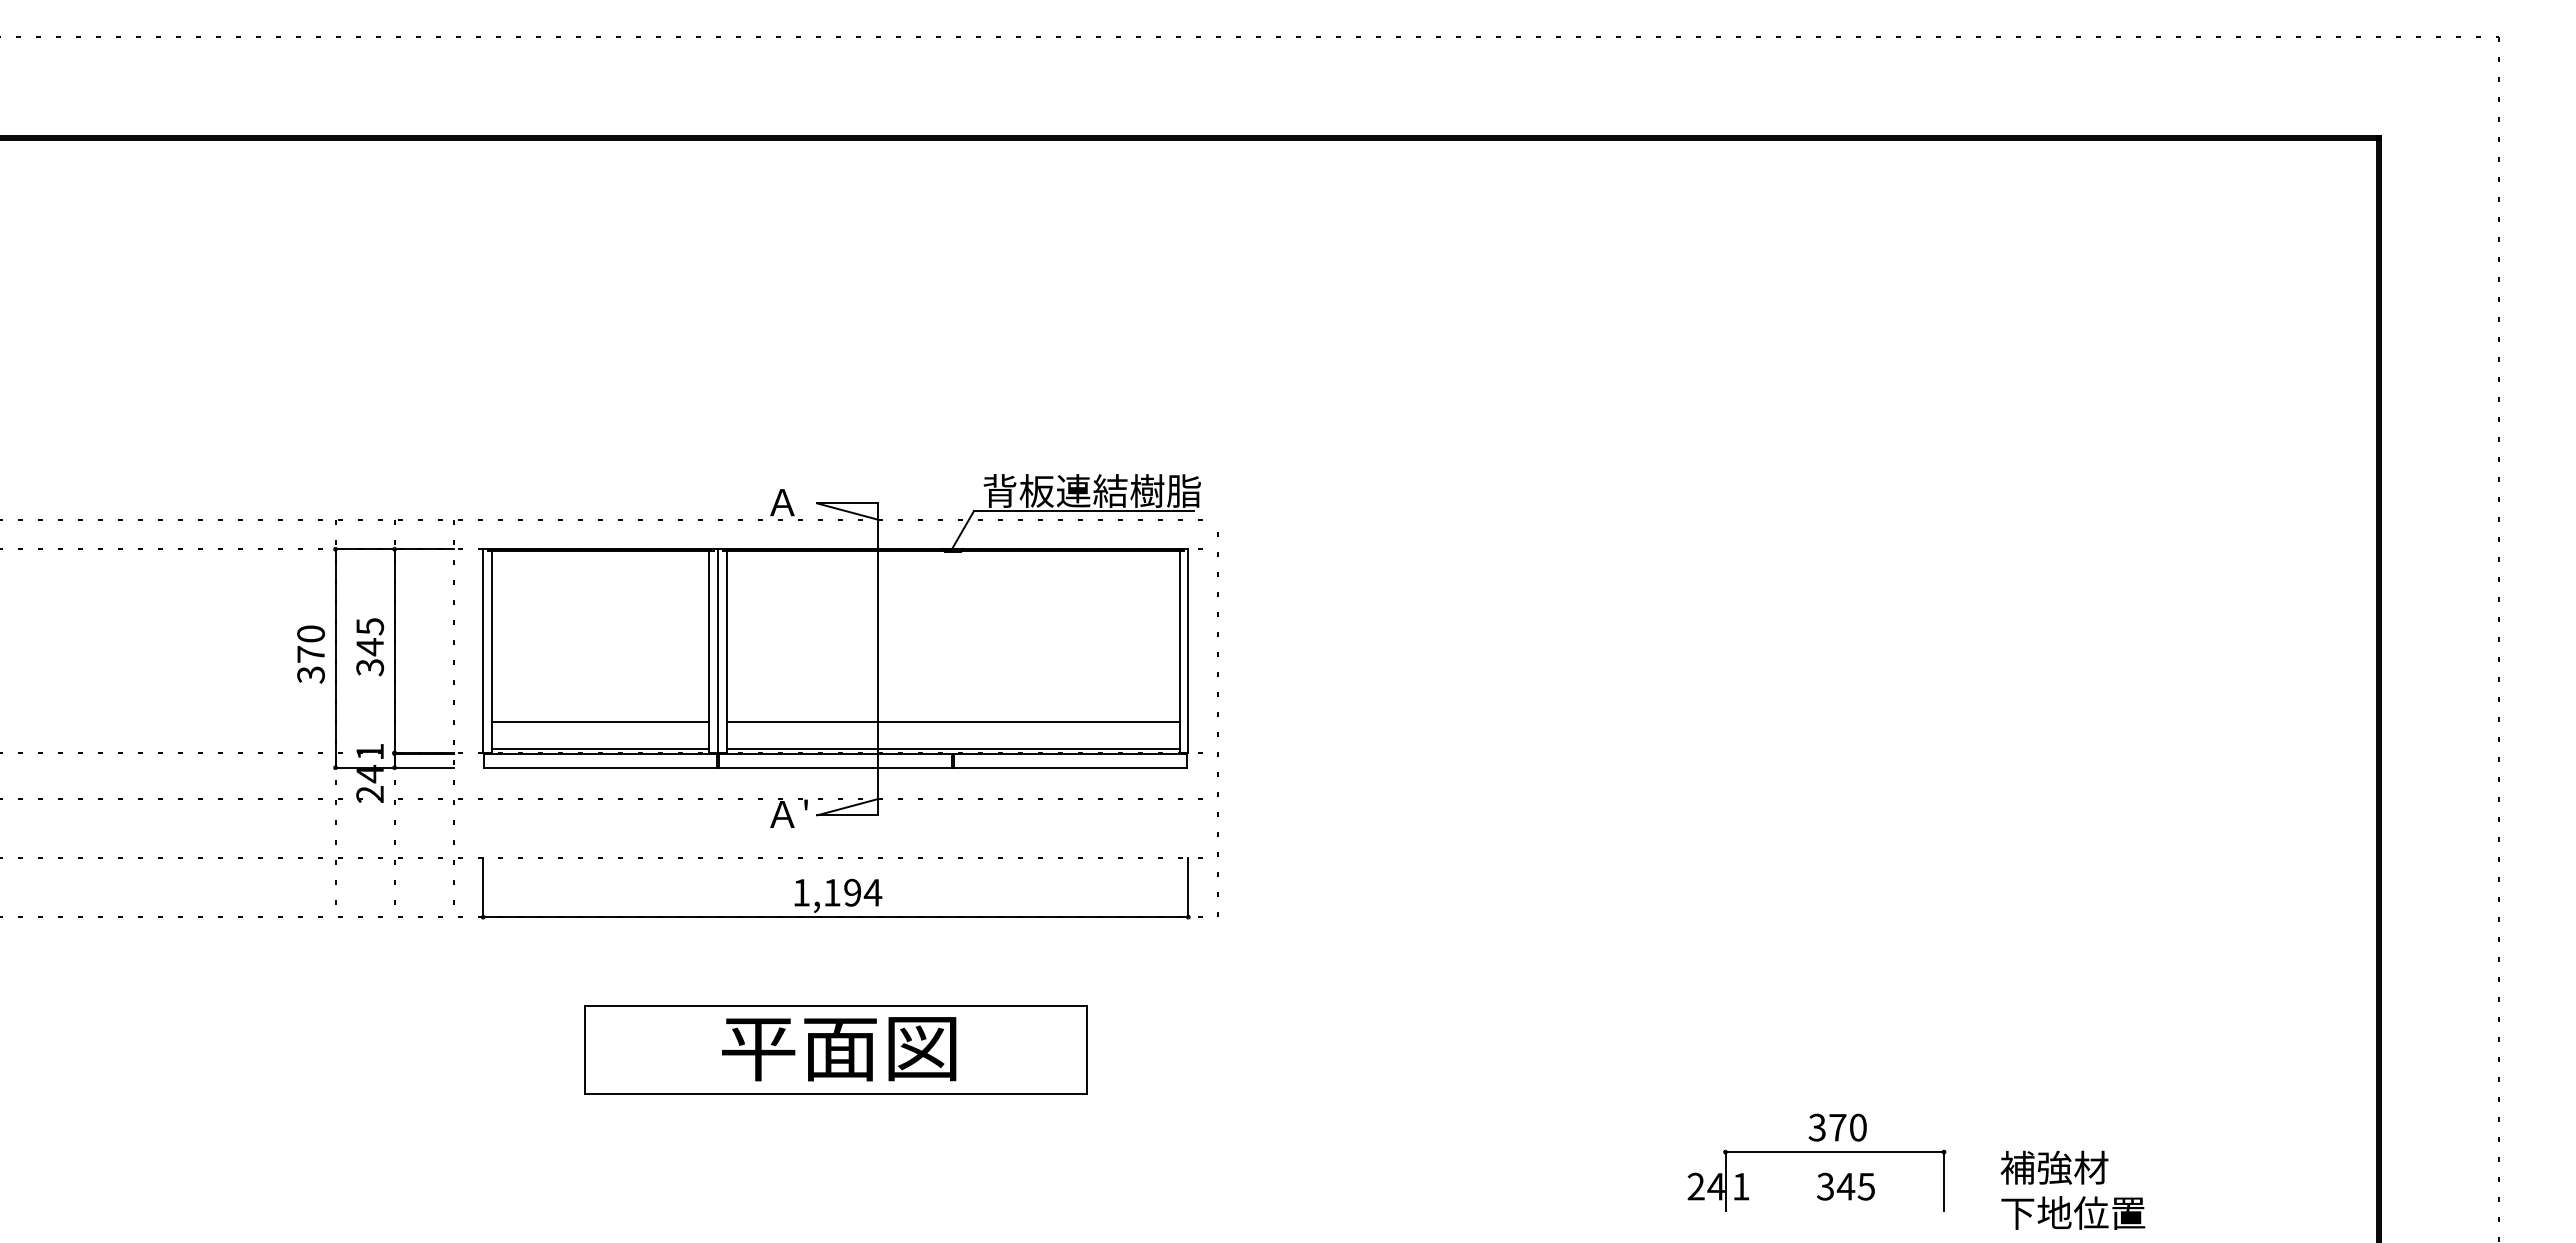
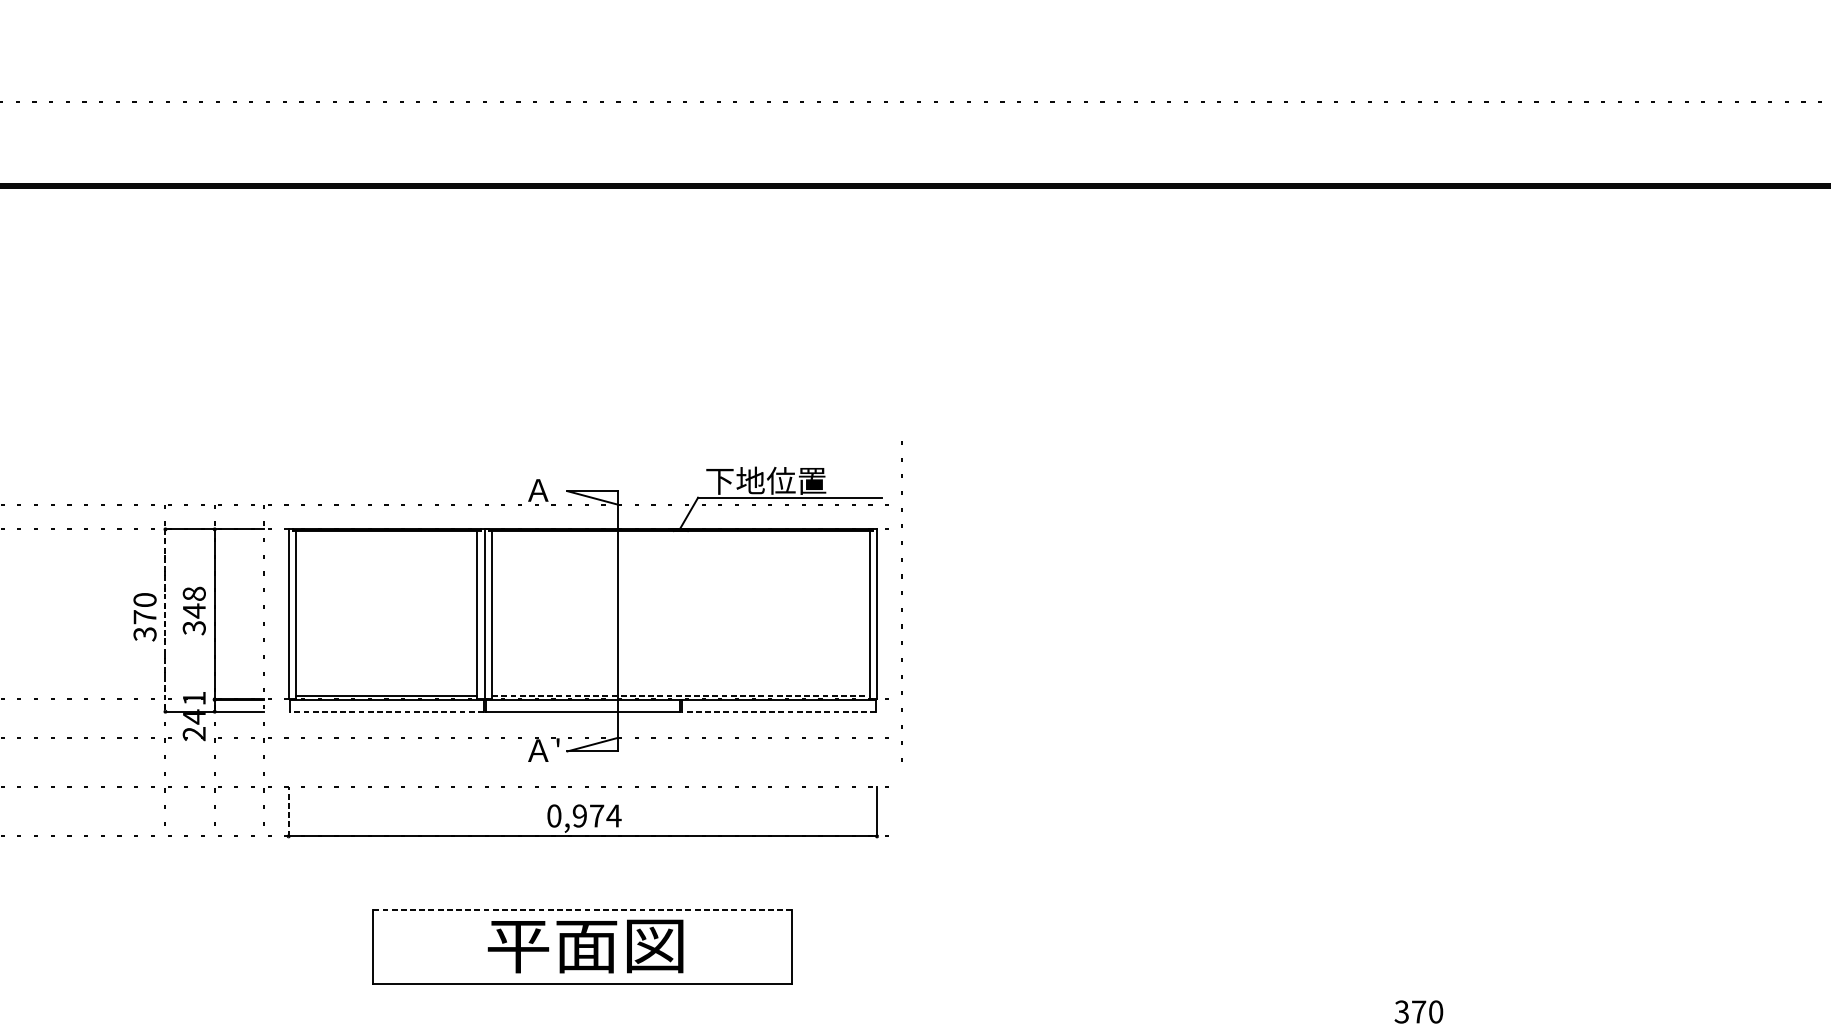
text: (1091, 490) -> (796, 480), 背板連結樹脂 -> 下地位置
text: (369, 626) -> (193, 593), 345 -> 348
line: (335, 658) -> (165, 620), solid -> dashed
line: (1217, 716) -> (901, 594), moved
line: (600, 722) -> (386, 673), removed
line: (953, 722) -> (681, 673), removed
line: (953, 748) -> (681, 695), solid -> dashed
line: (600, 767) -> (386, 711), solid -> dashed
line: (1070, 767) -> (778, 711), solid -> dashed
line: (483, 887) -> (288, 811), solid -> dashed
text: (827, 892) -> (575, 815), 1,194 -> 0,974
line: (836, 1005) -> (583, 910), solid -> dashed

